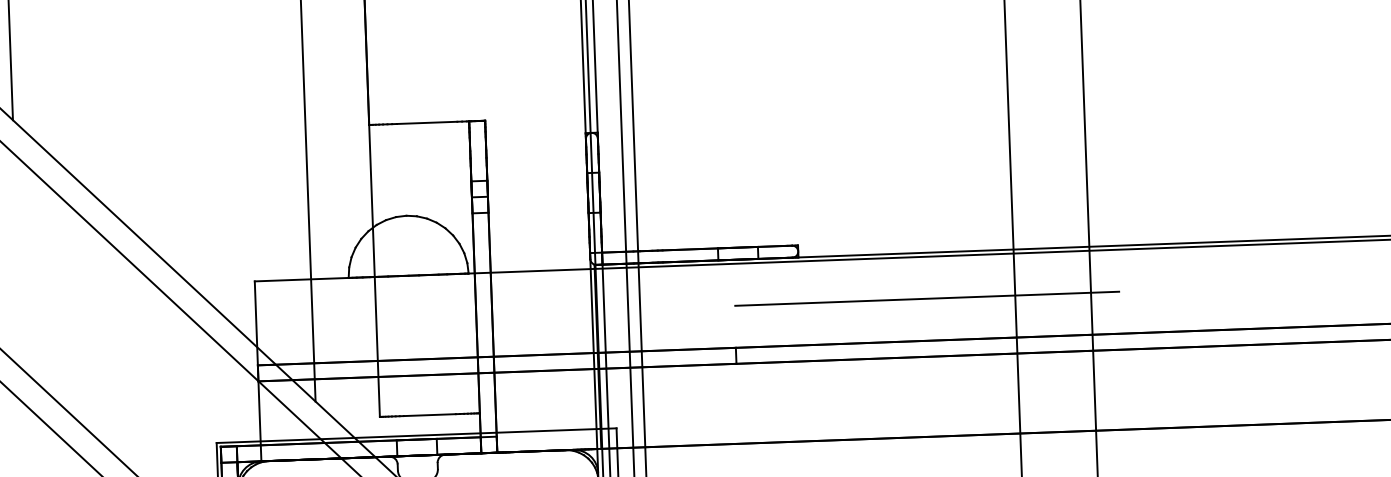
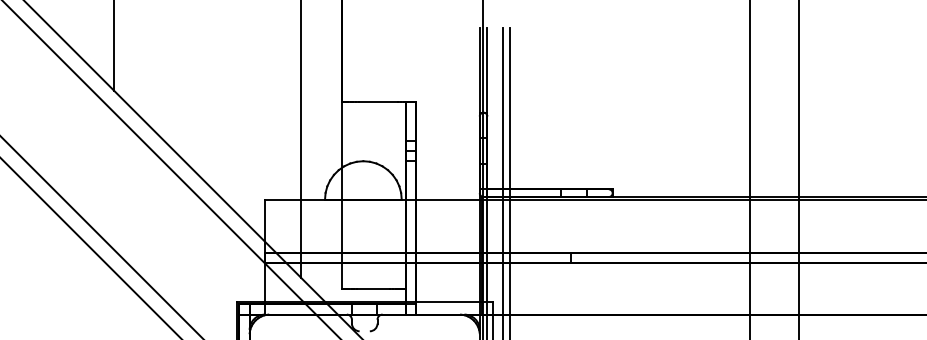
line: (926, 298) -> (693, 226), removed

